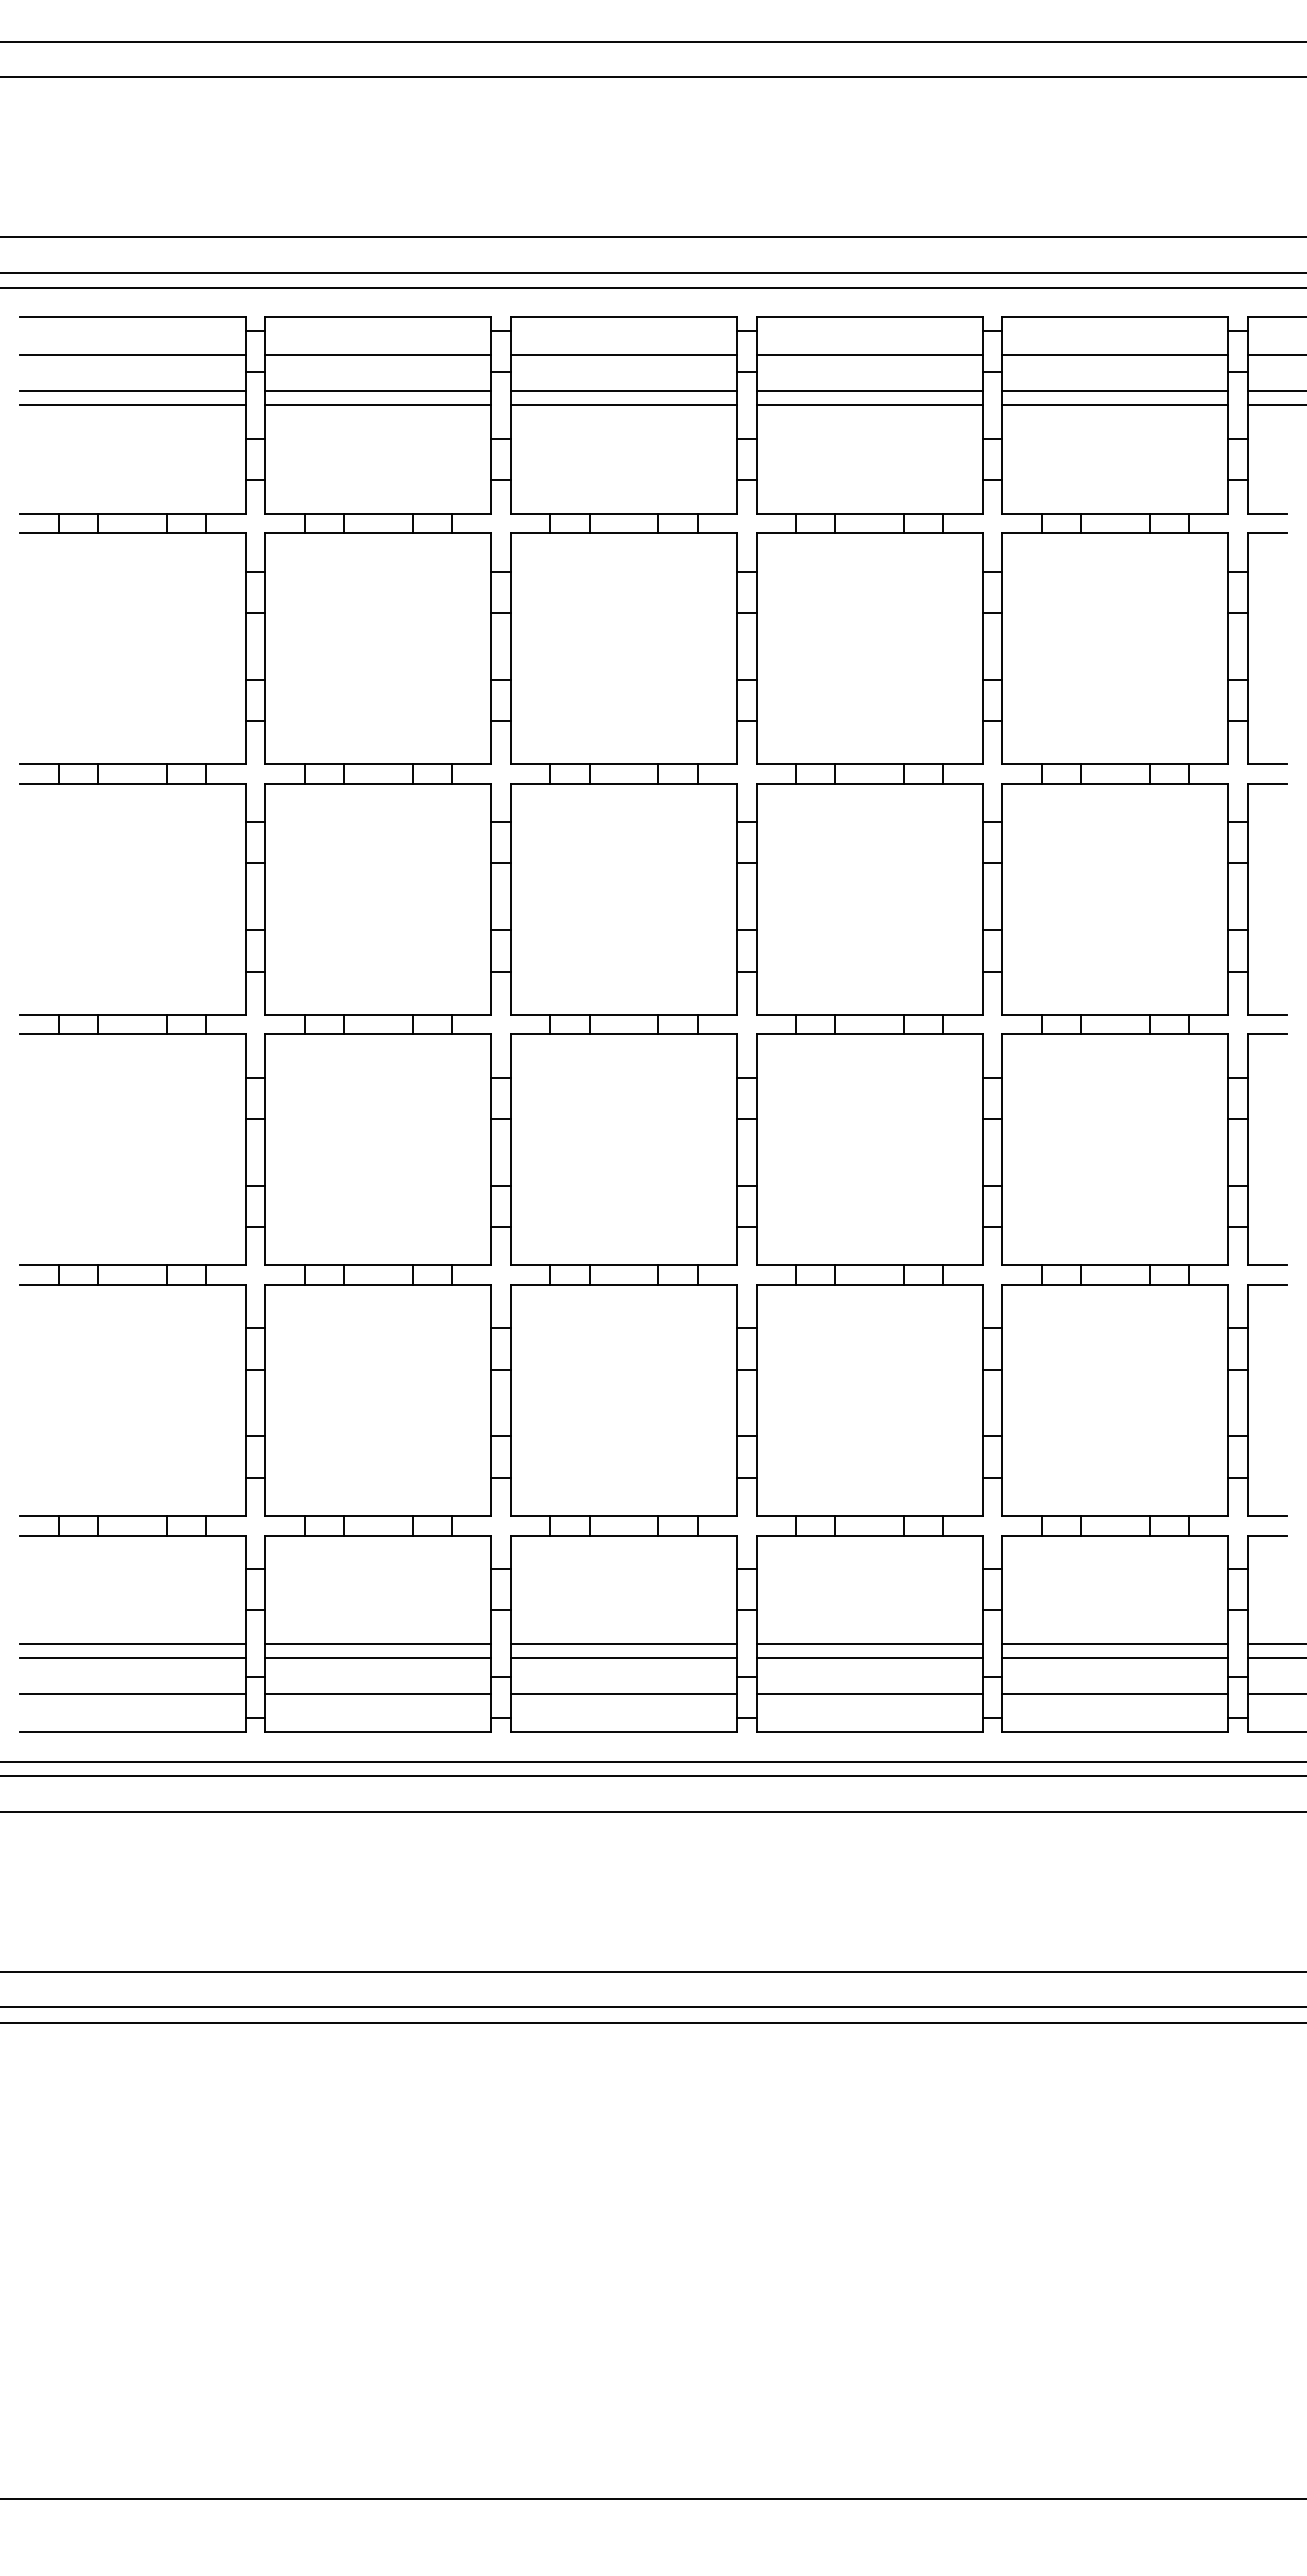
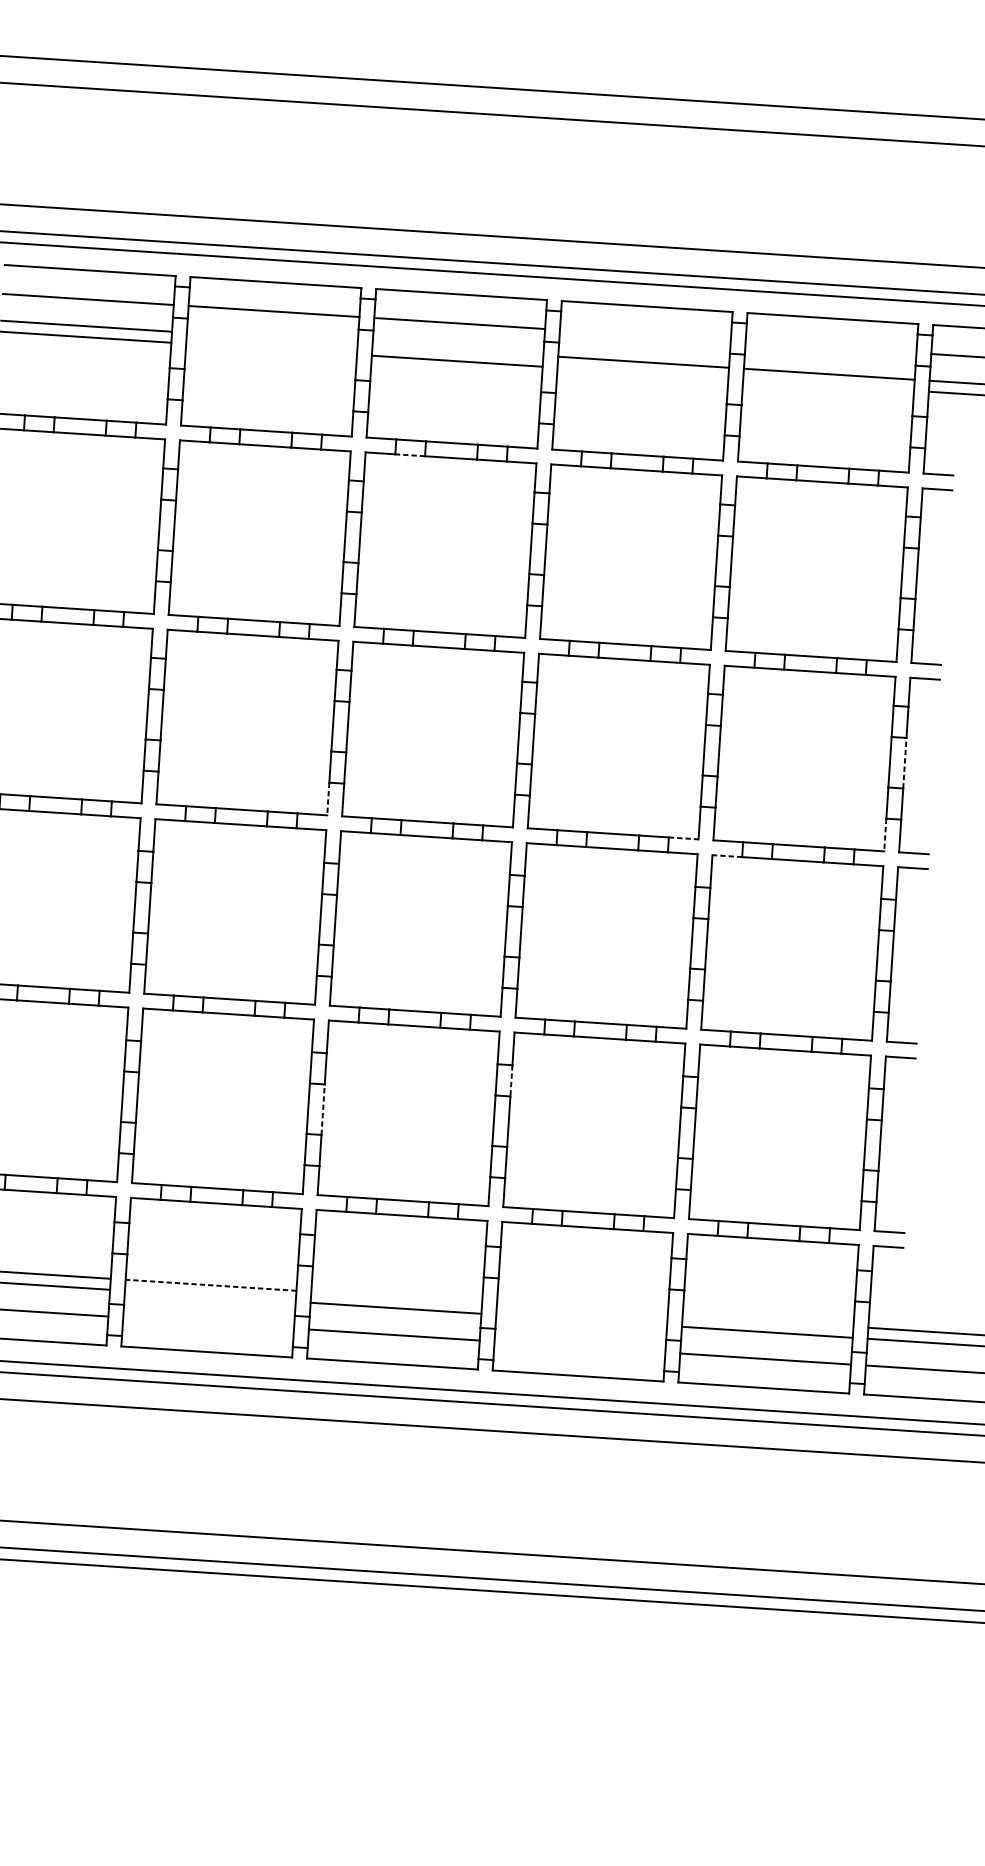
line: (869, 355) -> (645, 335), removed
line: (1115, 355) -> (831, 347), removed
line: (378, 390) -> (272, 338), removed
line: (624, 390) -> (458, 350), removed
line: (378, 405) -> (271, 349), removed
line: (869, 405) -> (642, 373), removed
line: (1115, 405) -> (828, 385), removed
line: (569, 533) -> (409, 455), solid -> dashed
line: (1248, 896) -> (905, 762), solid -> dashed
line: (491, 993) -> (328, 799), solid -> dashed
line: (1228, 993) -> (885, 835), solid -> dashed
line: (963, 1014) -> (684, 838), solid -> dashed
line: (1022, 1034) -> (727, 856), solid -> dashed
line: (756, 1348) -> (511, 1080), solid -> dashed
line: (511, 1402) -> (323, 1109), solid -> dashed
line: (377, 1643) -> (210, 1284), solid -> dashed
line: (624, 1643) -> (397, 1296), removed
line: (869, 1643) -> (582, 1308), removed
line: (1115, 1643) -> (768, 1320), removed
line: (378, 1658) -> (210, 1296), removed
line: (869, 1658) -> (581, 1320), removed
line: (378, 1693) -> (208, 1322), removed
line: (869, 1693) -> (579, 1346), removed

